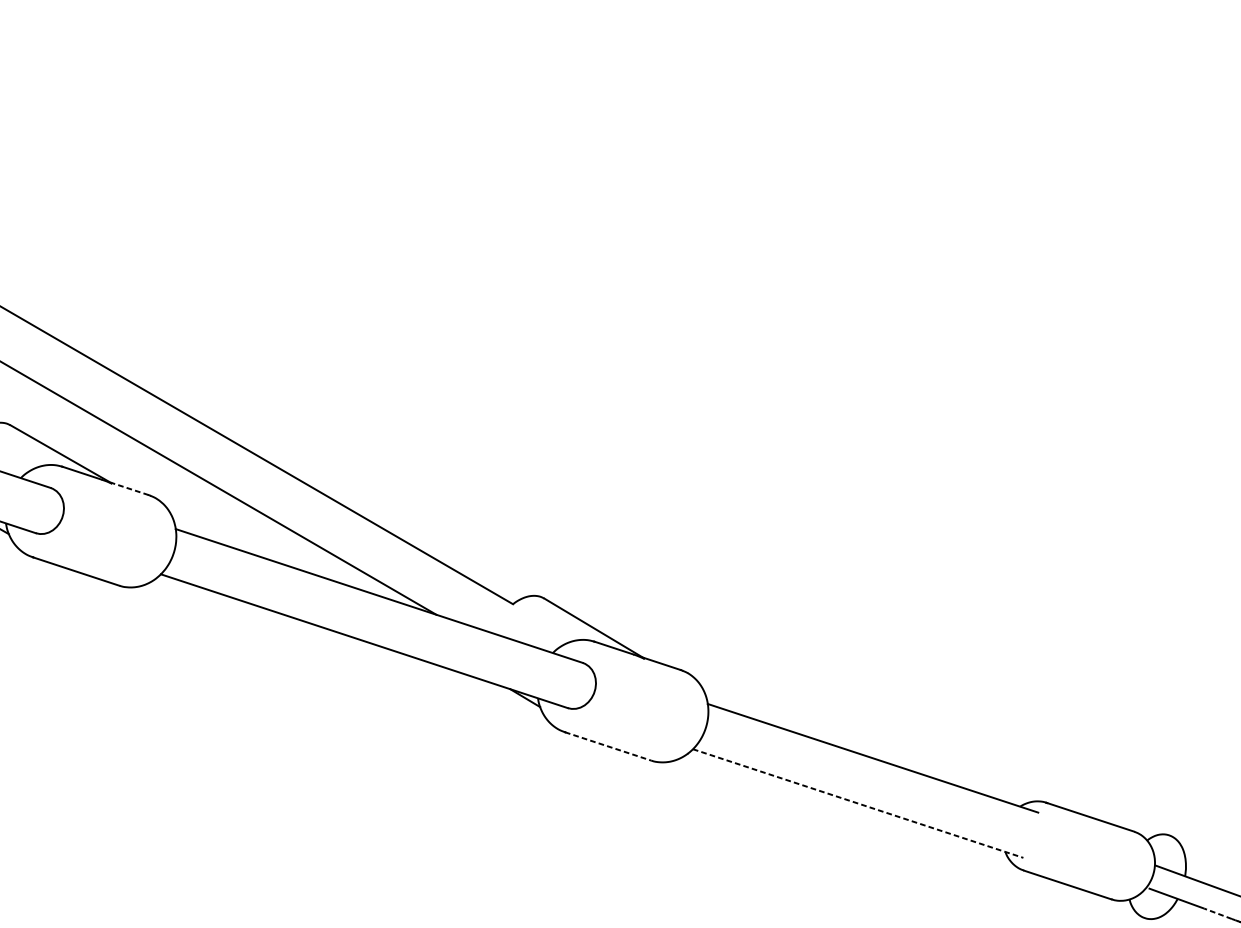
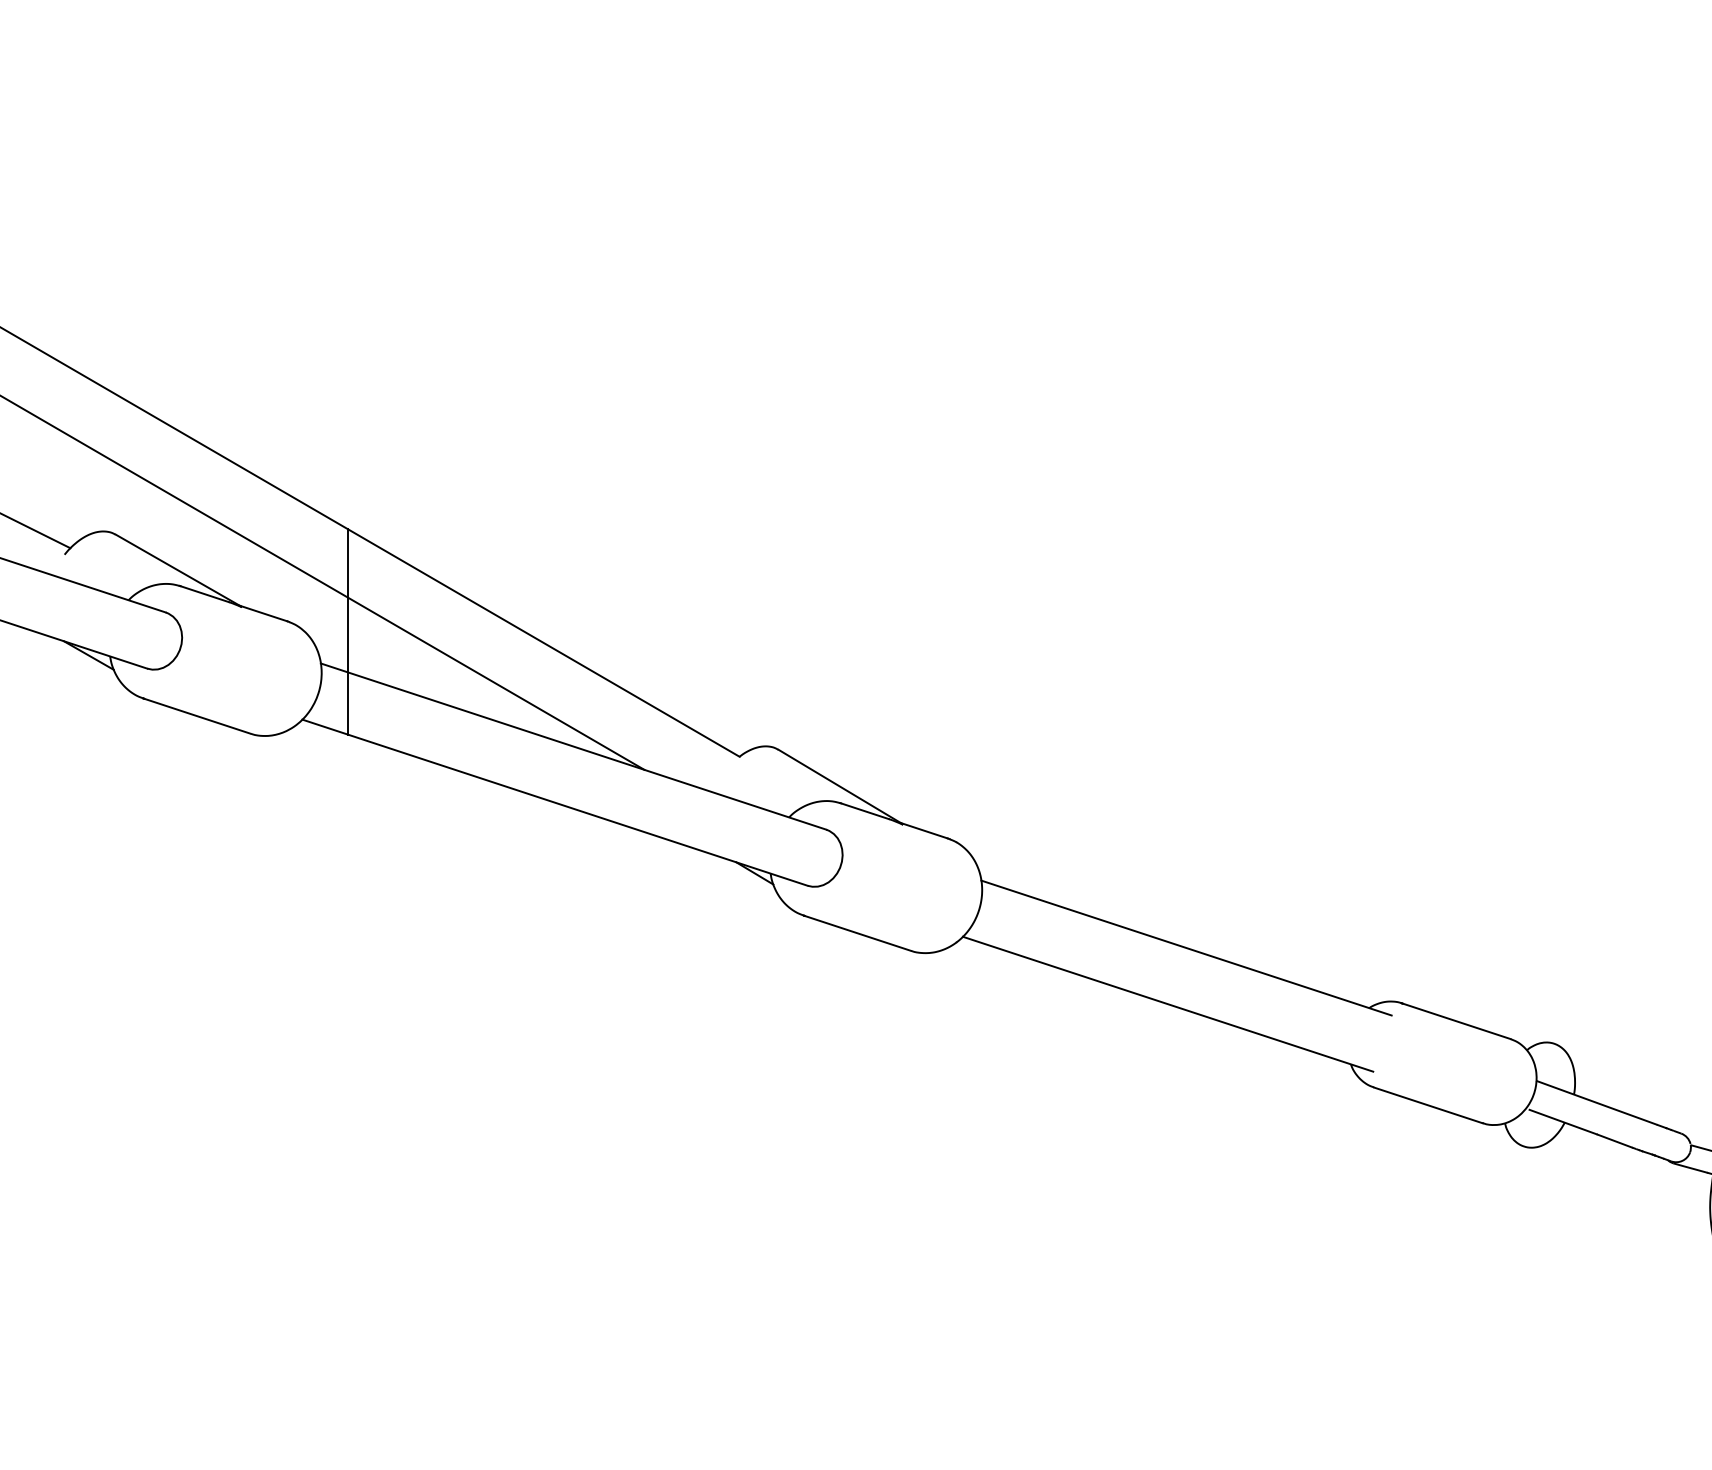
line: (129, 488) -> (263, 613), dashed -> solid
line: (197, 503) -> (348, 631), added
line: (608, 746) -> (858, 933), dashed -> solid
line: (858, 803) -> (1168, 1004), dashed -> solid
line: (1217, 913) -> (1614, 1140), dashed -> solid

